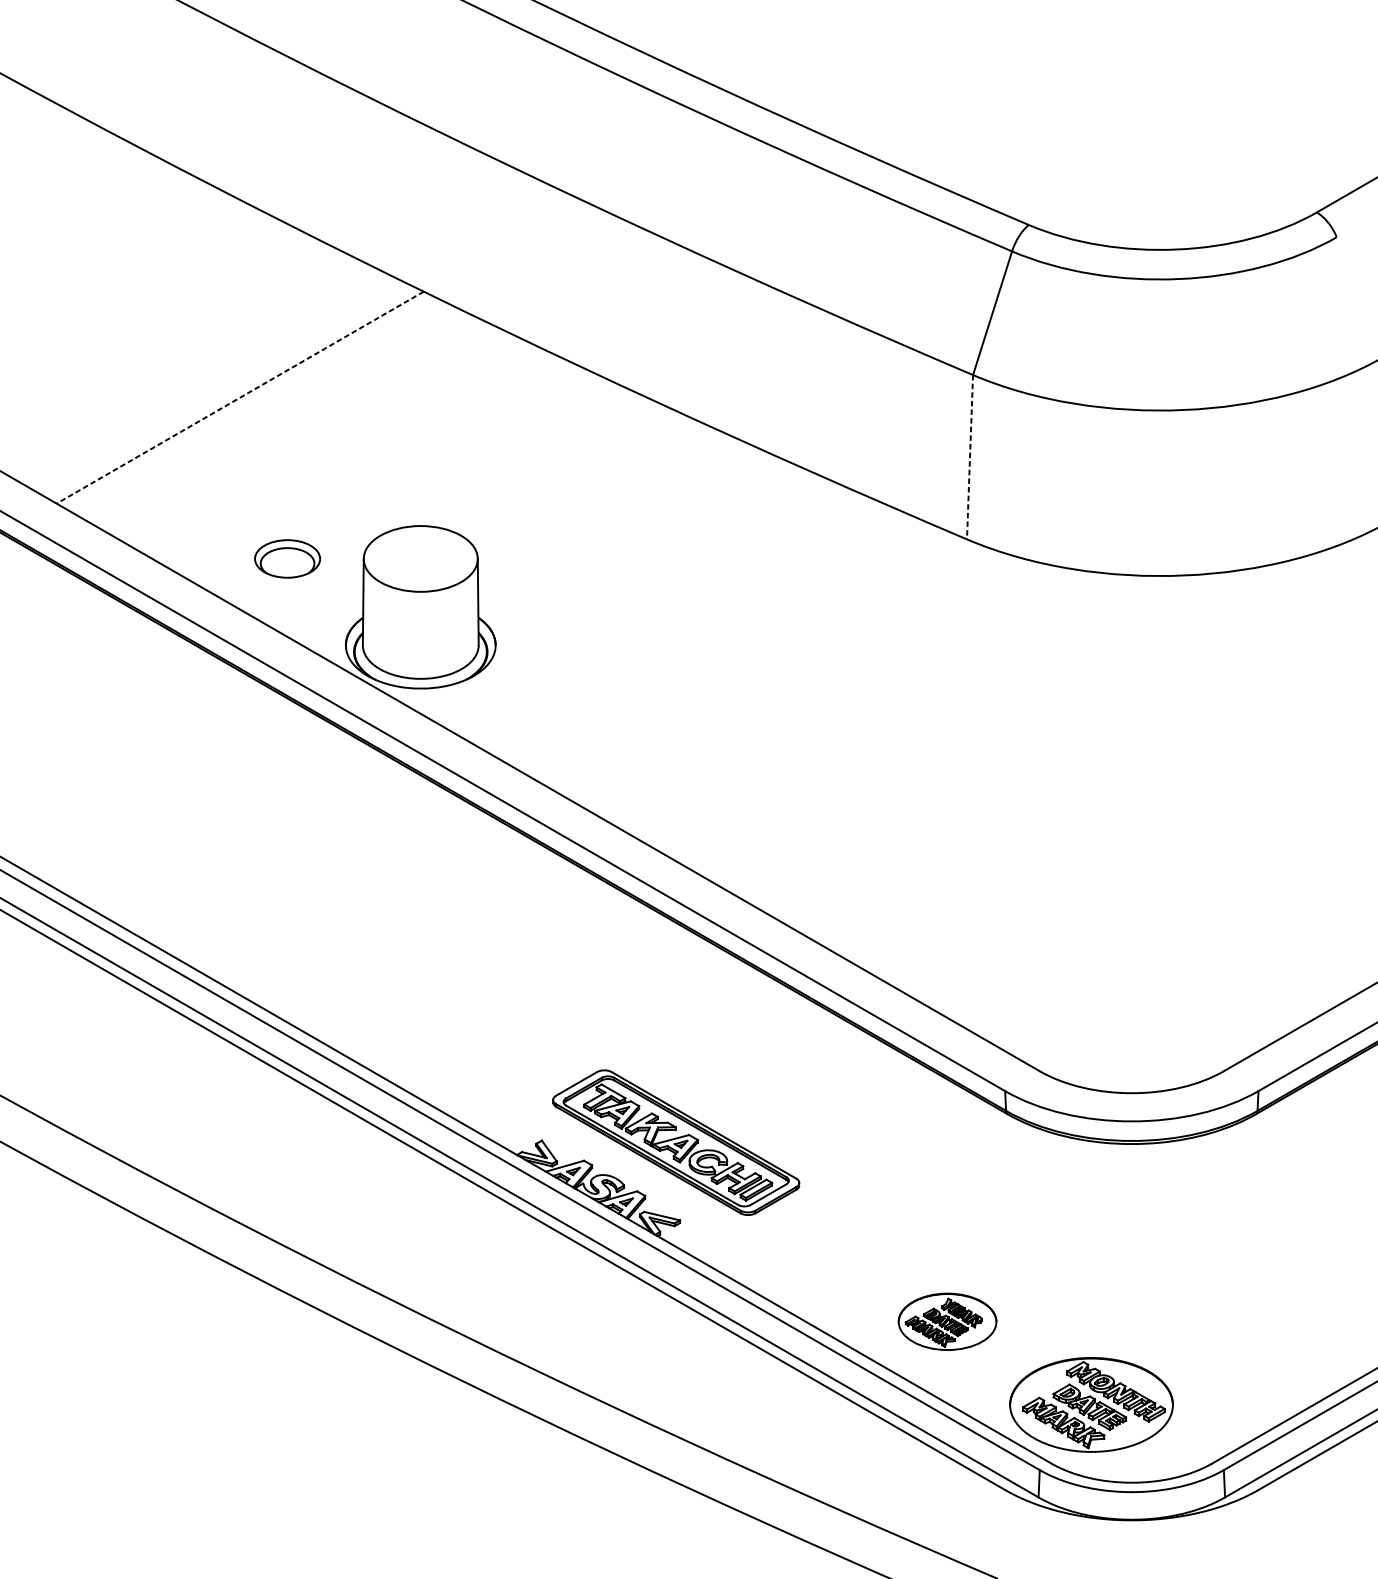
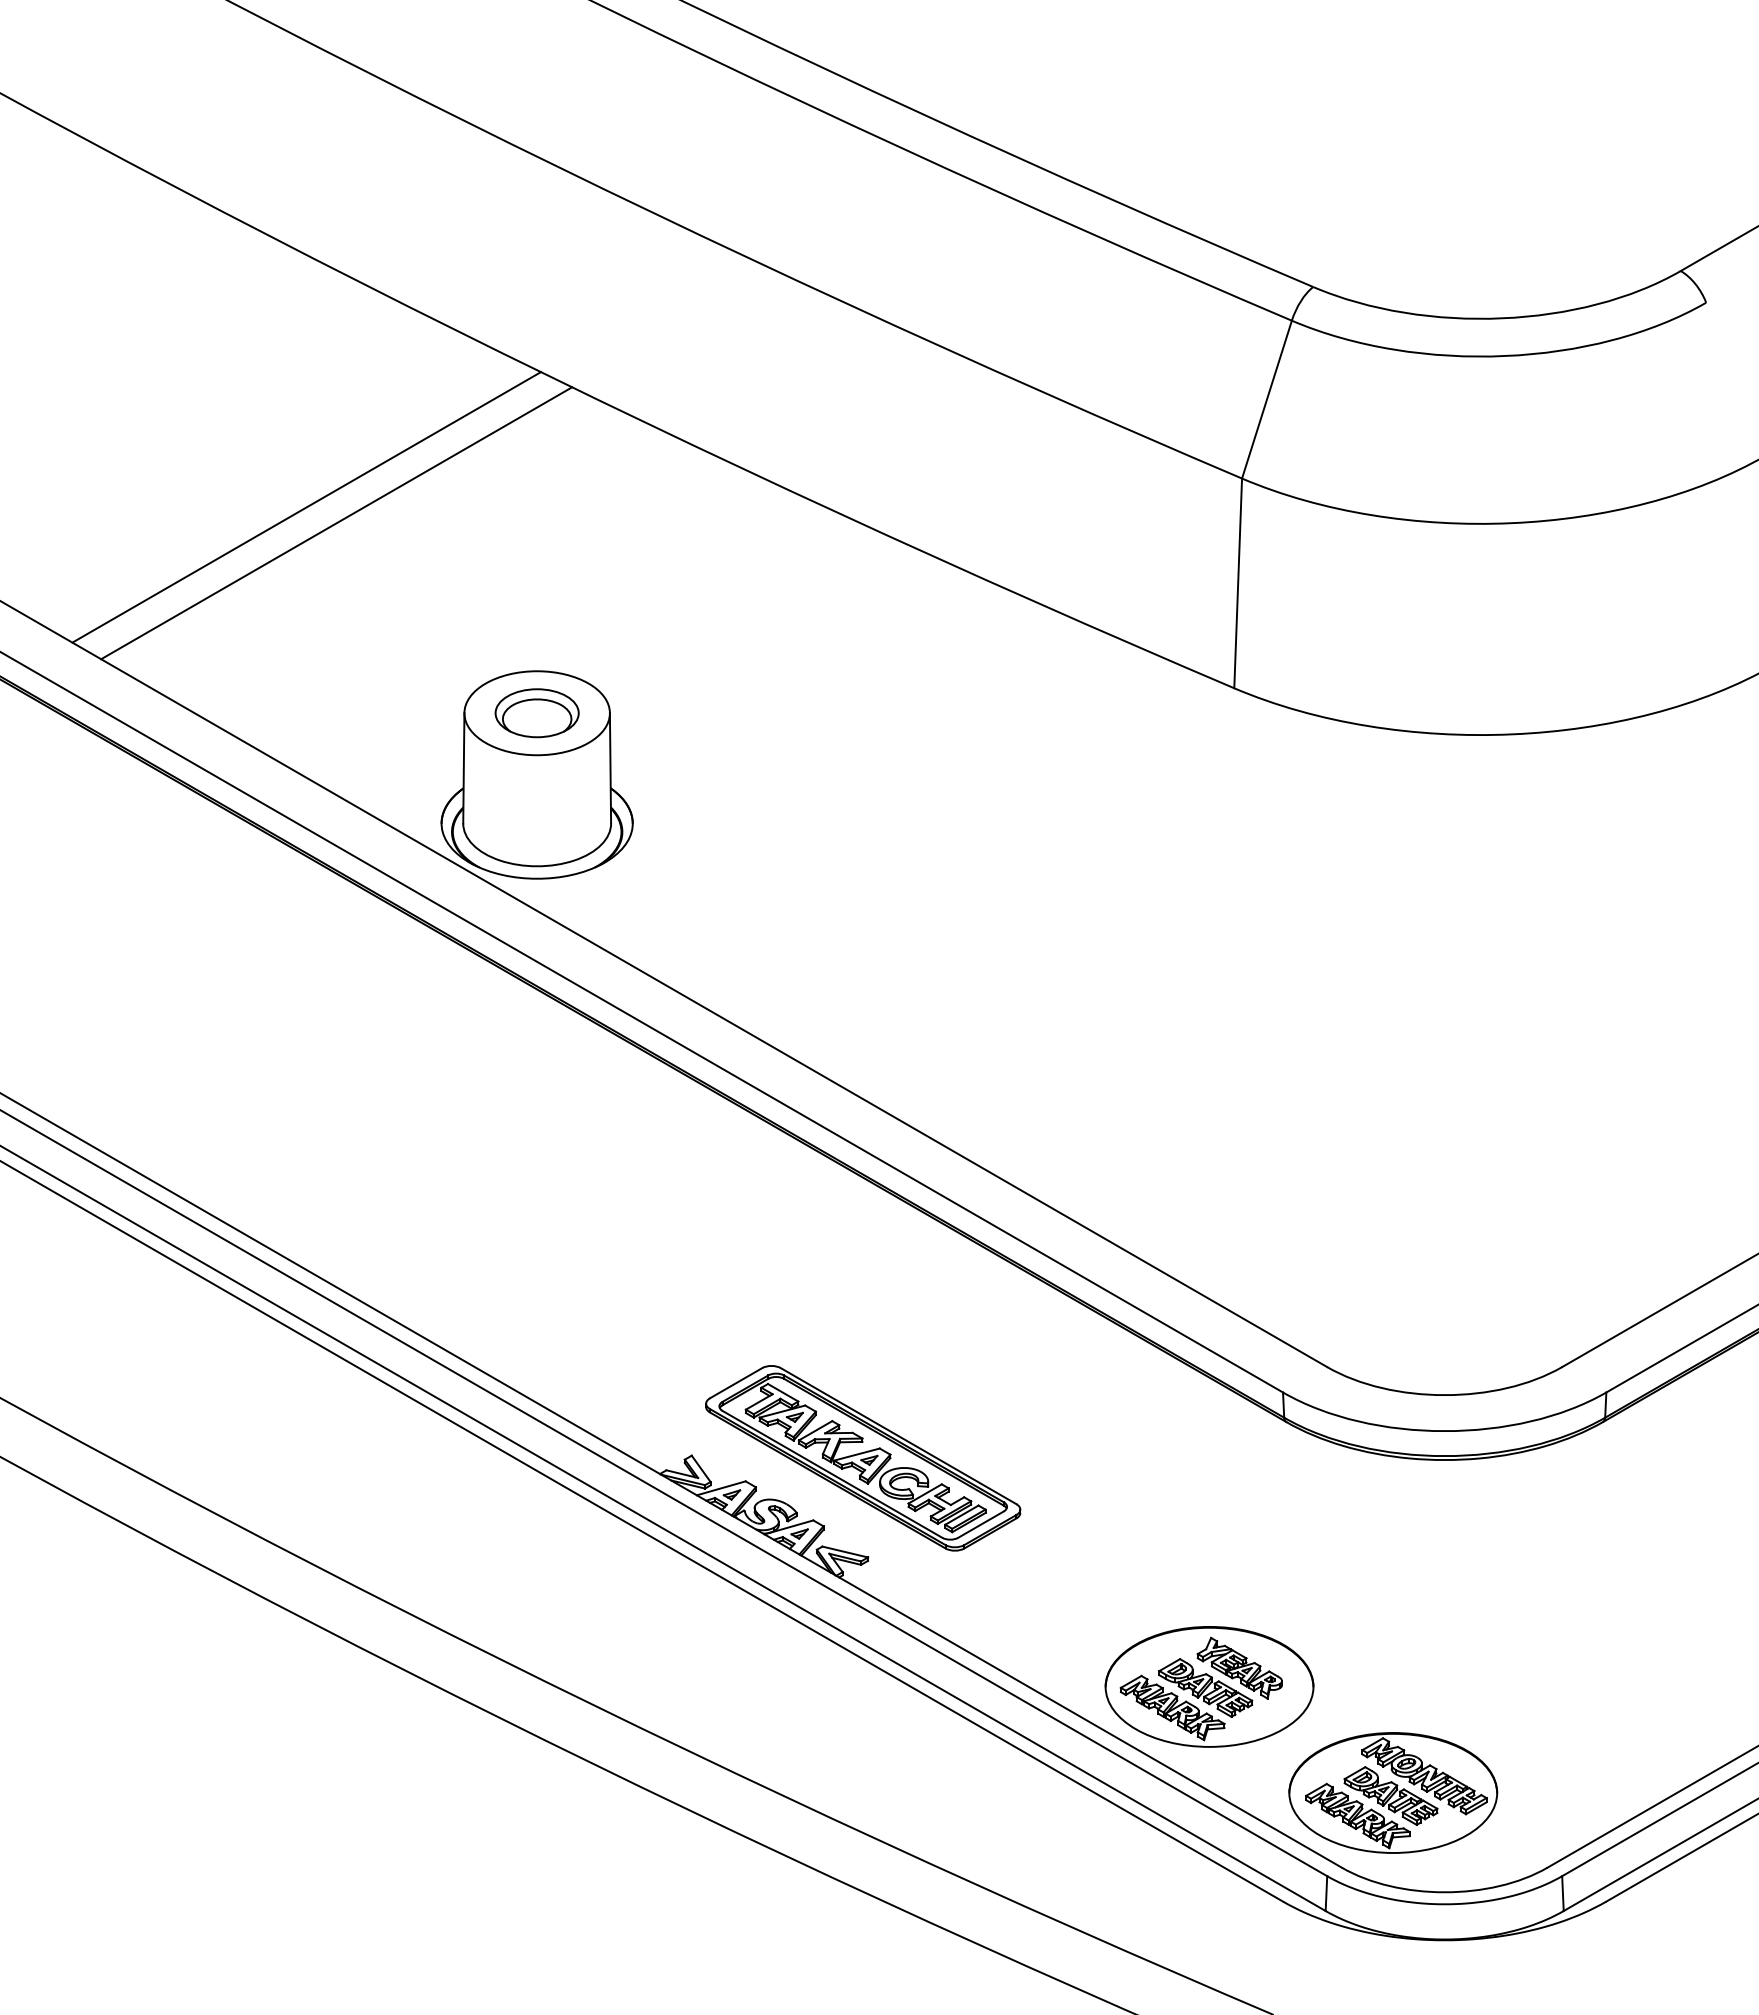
line: (240, 397) -> (306, 507), dashed -> solid
line: (263, 410) -> (336, 523), added
line: (970, 457) -> (1238, 583), dashed -> solid
part: (287, 559) -> (536, 713), moved
part: (947, 1321) -> (1209, 1686), size x1.67

